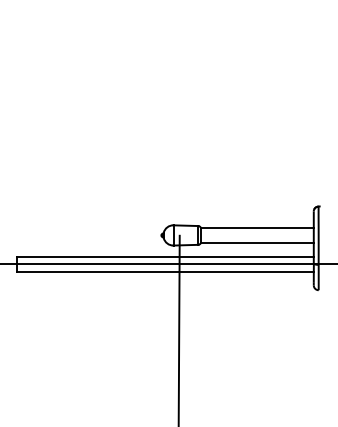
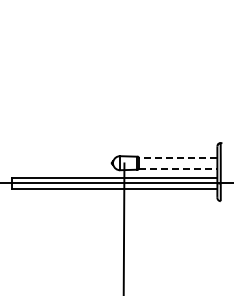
line: (256, 227) -> (177, 157), solid -> dashed
line: (257, 243) -> (178, 168), solid -> dashed

